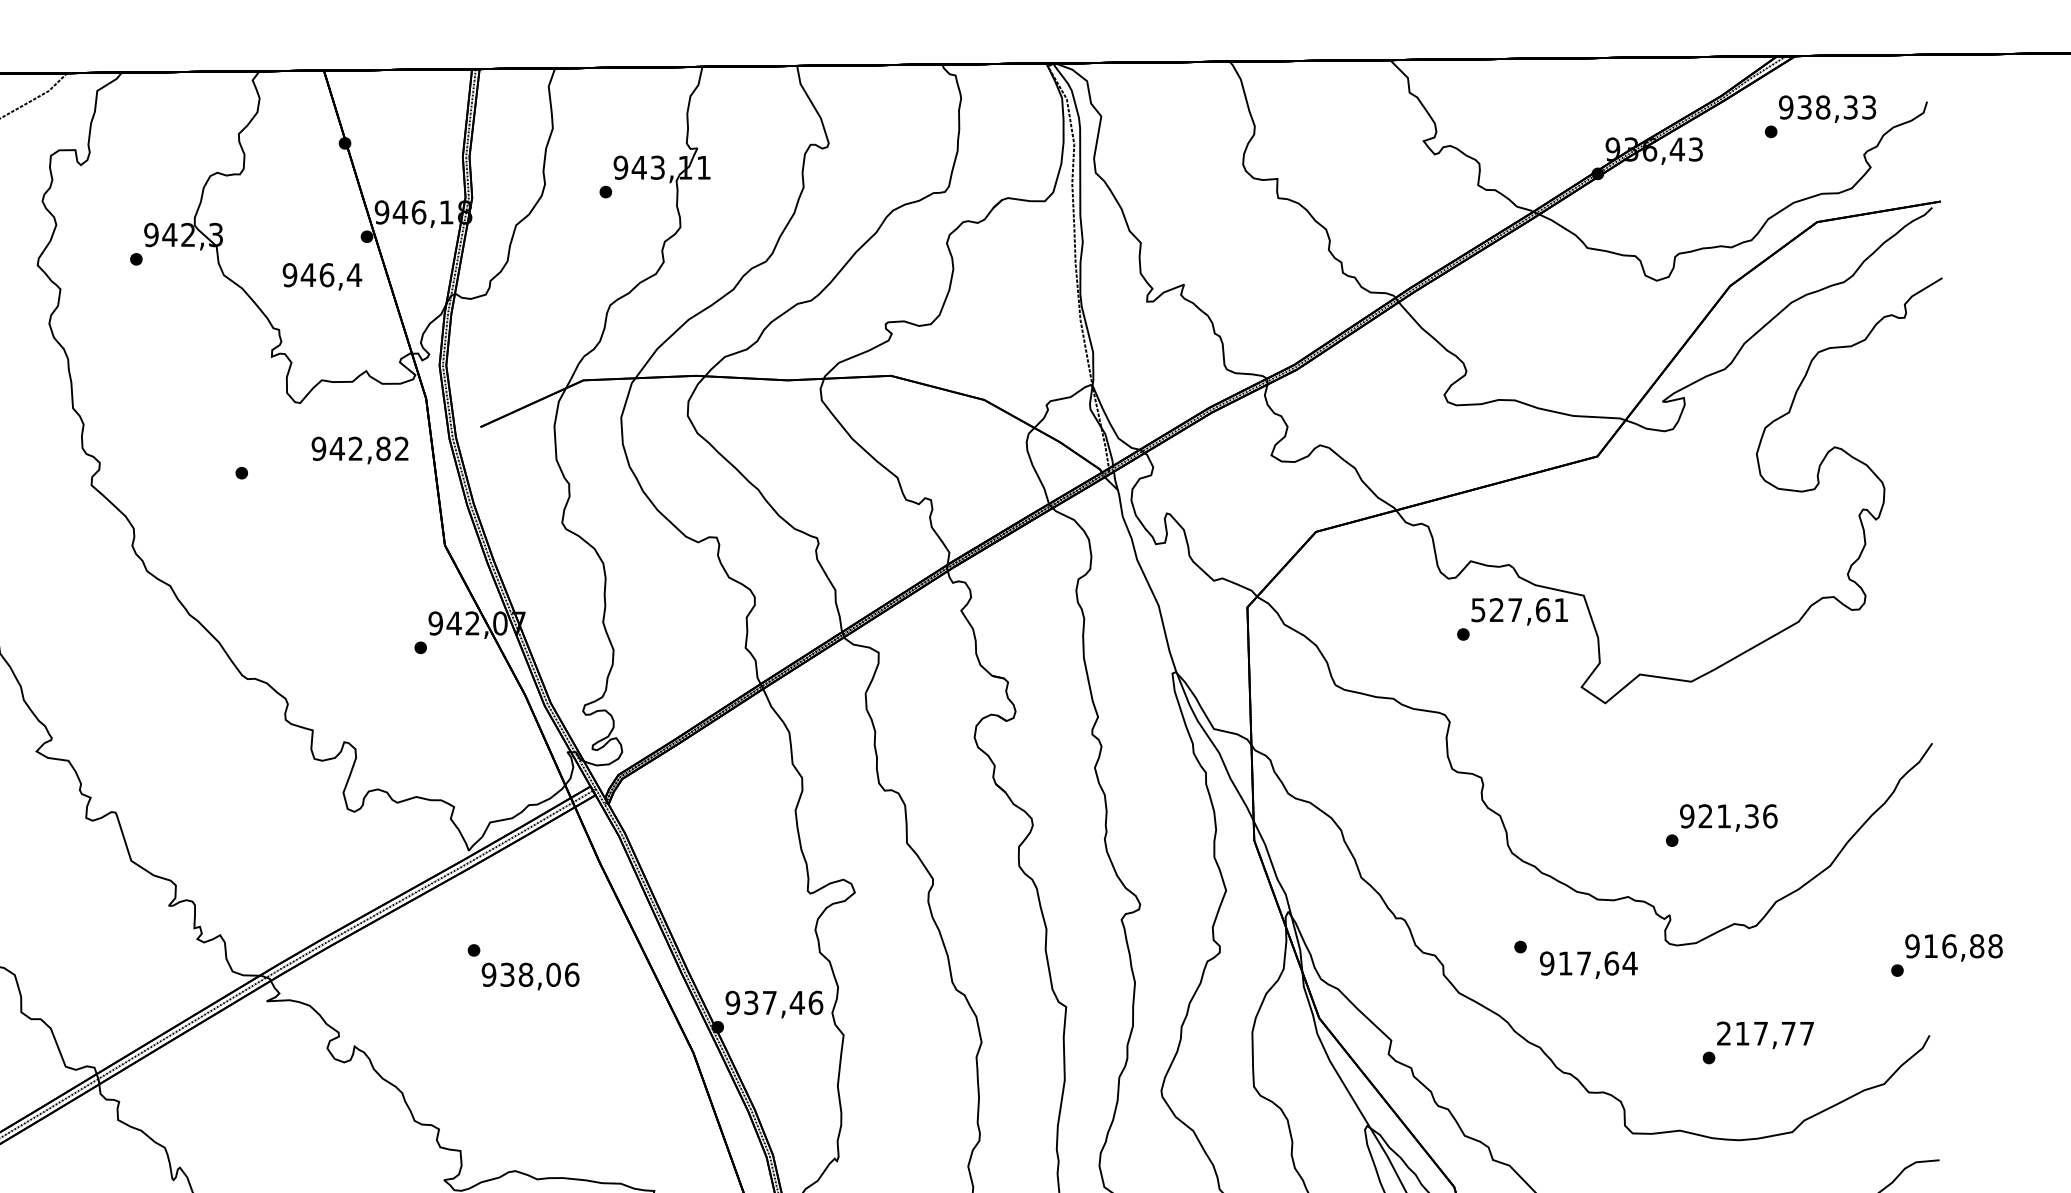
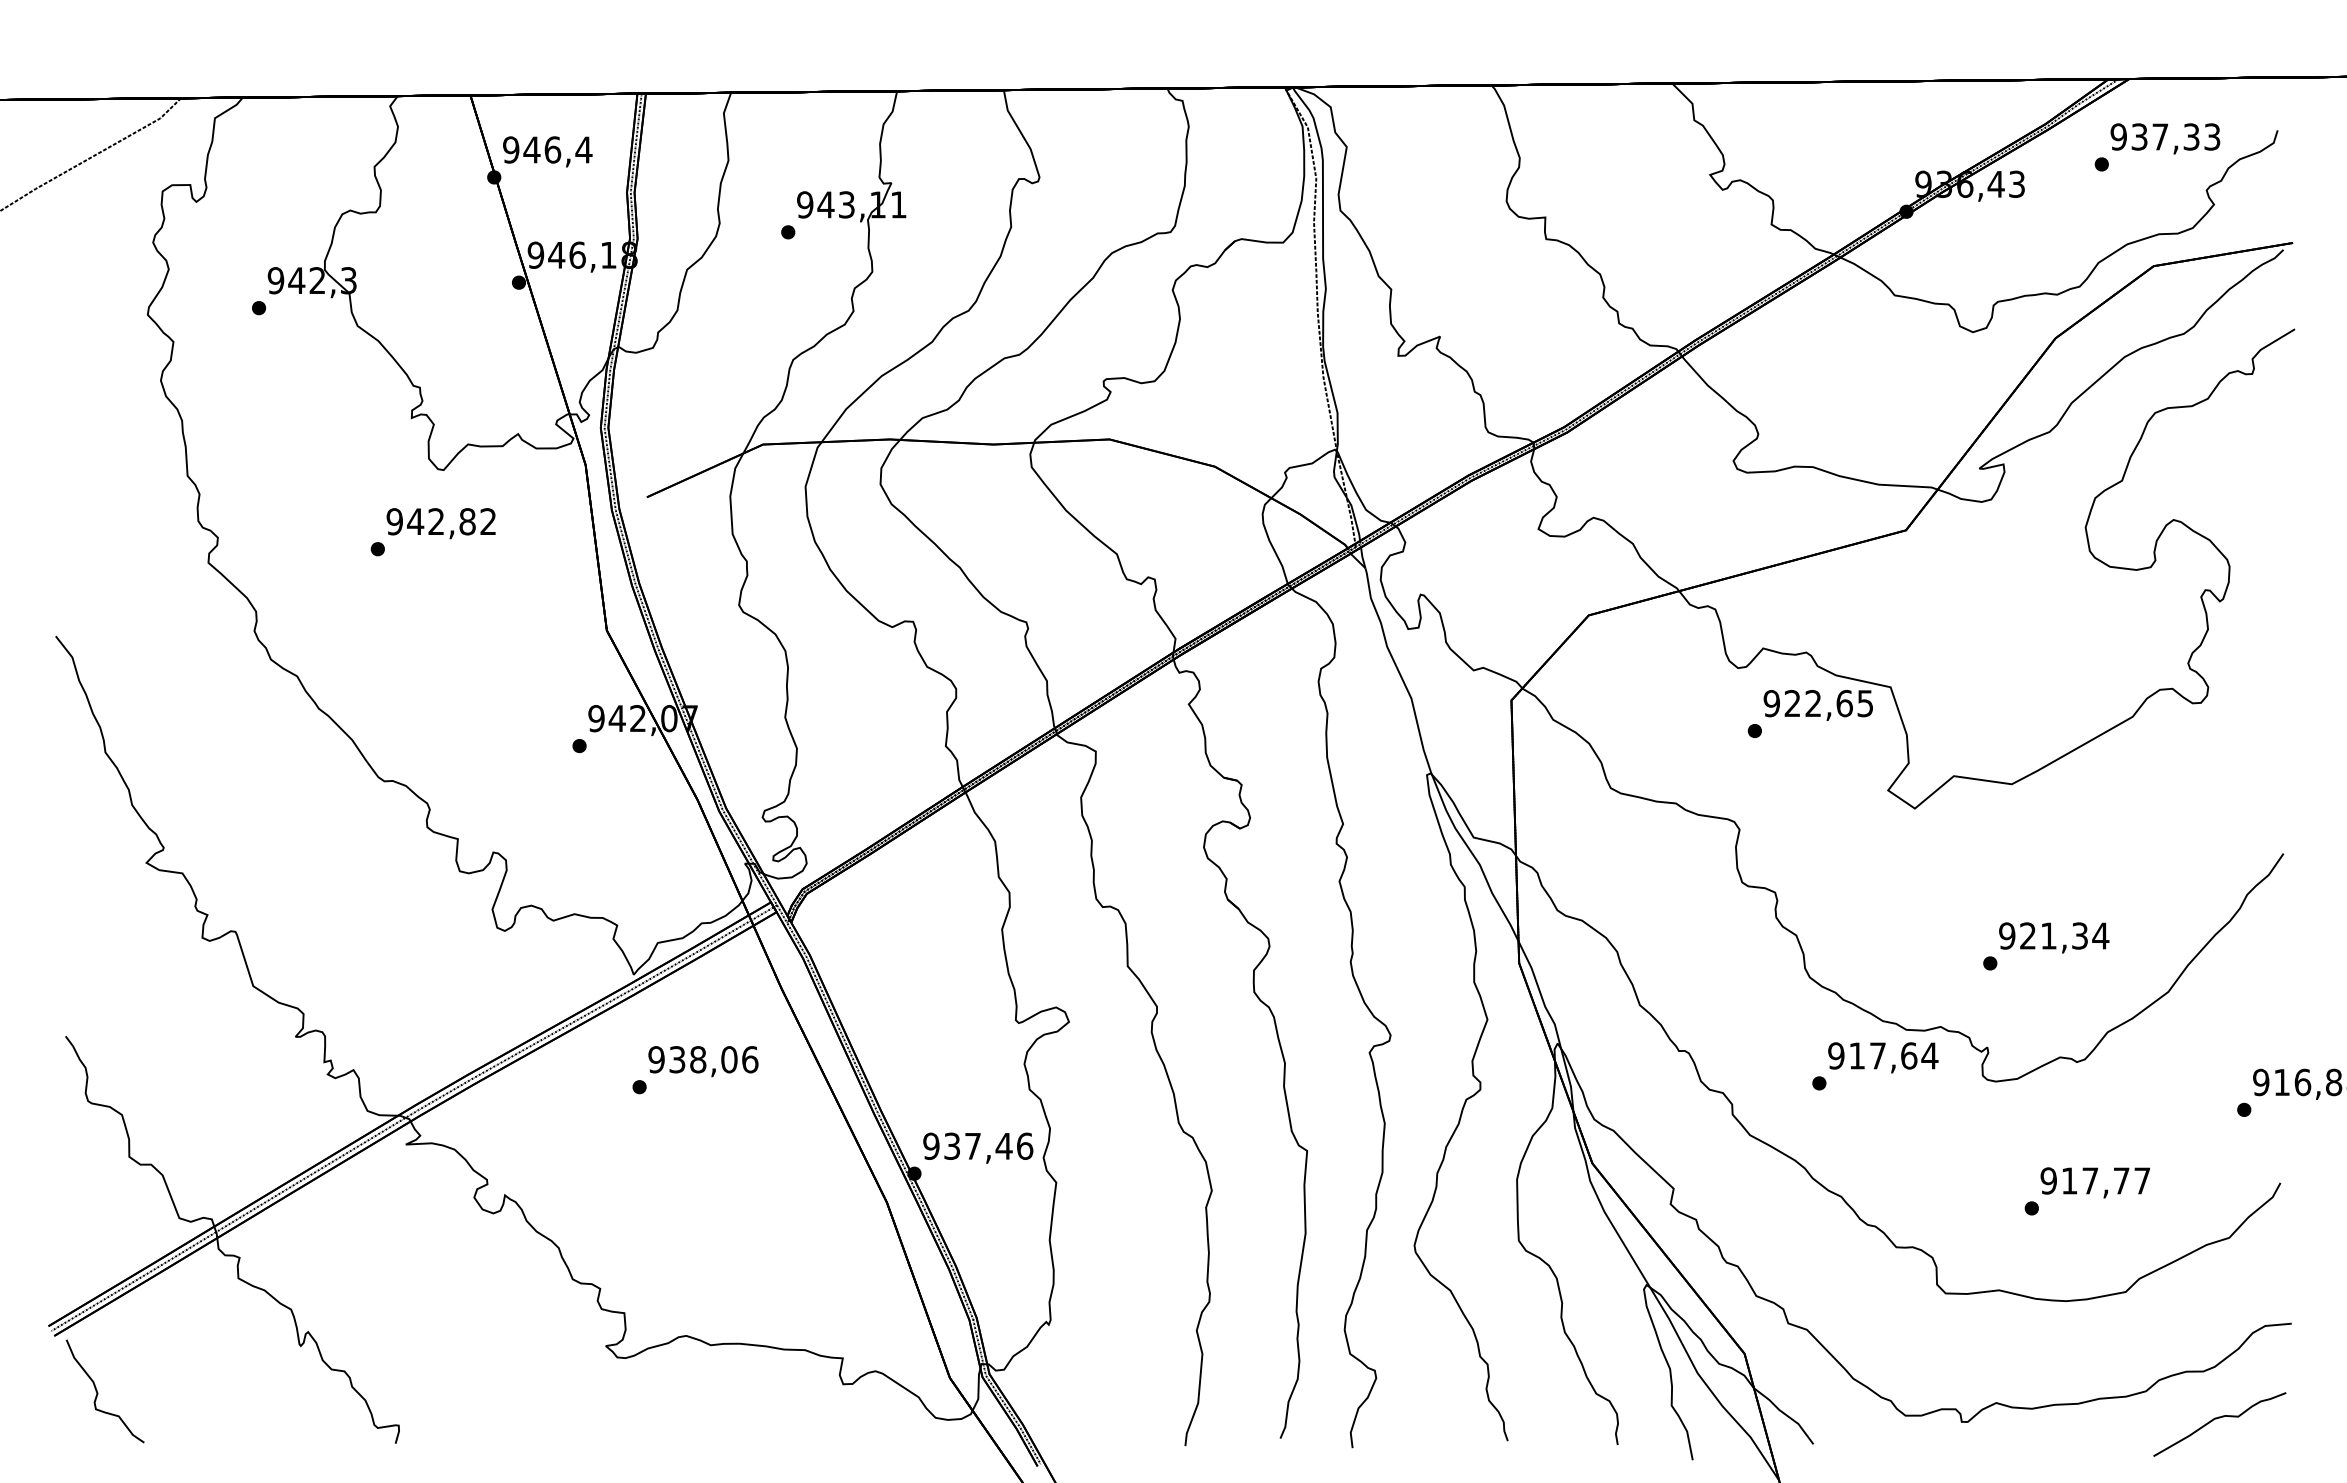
text: (1823, 107) -> (2160, 136), 938,33 -> 937,33
text: (322, 276) -> (547, 151), moved
text: (359, 450) -> (440, 523), moved
text: (1518, 610) -> (1817, 703), 527,61 -> 922,65
text: (1769, 815) -> (2100, 935), 921,36 -> 921,34
text: (1588, 964) -> (1883, 1057), moved
text: (530, 976) -> (703, 1061), moved
text: (1723, 1033) -> (2048, 1180), 217,77 -> 917,77

